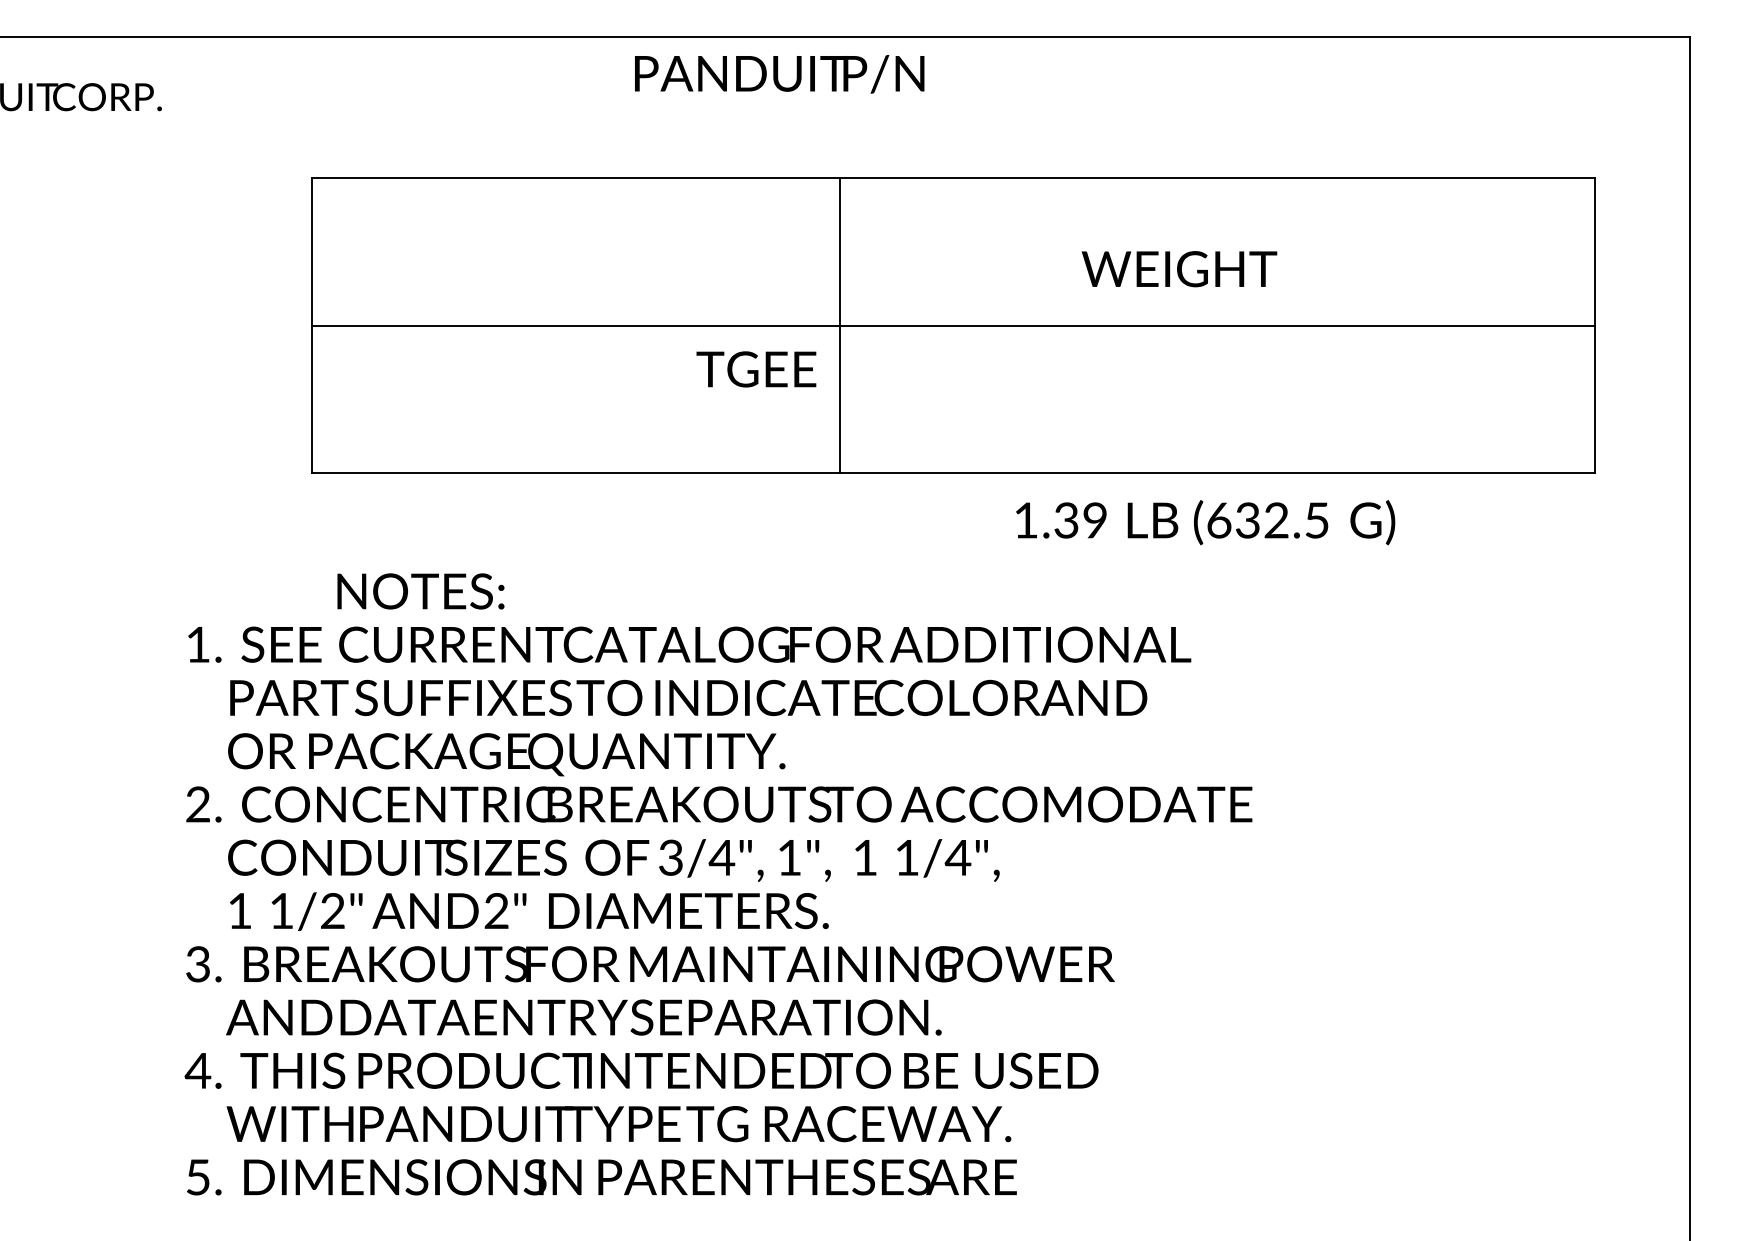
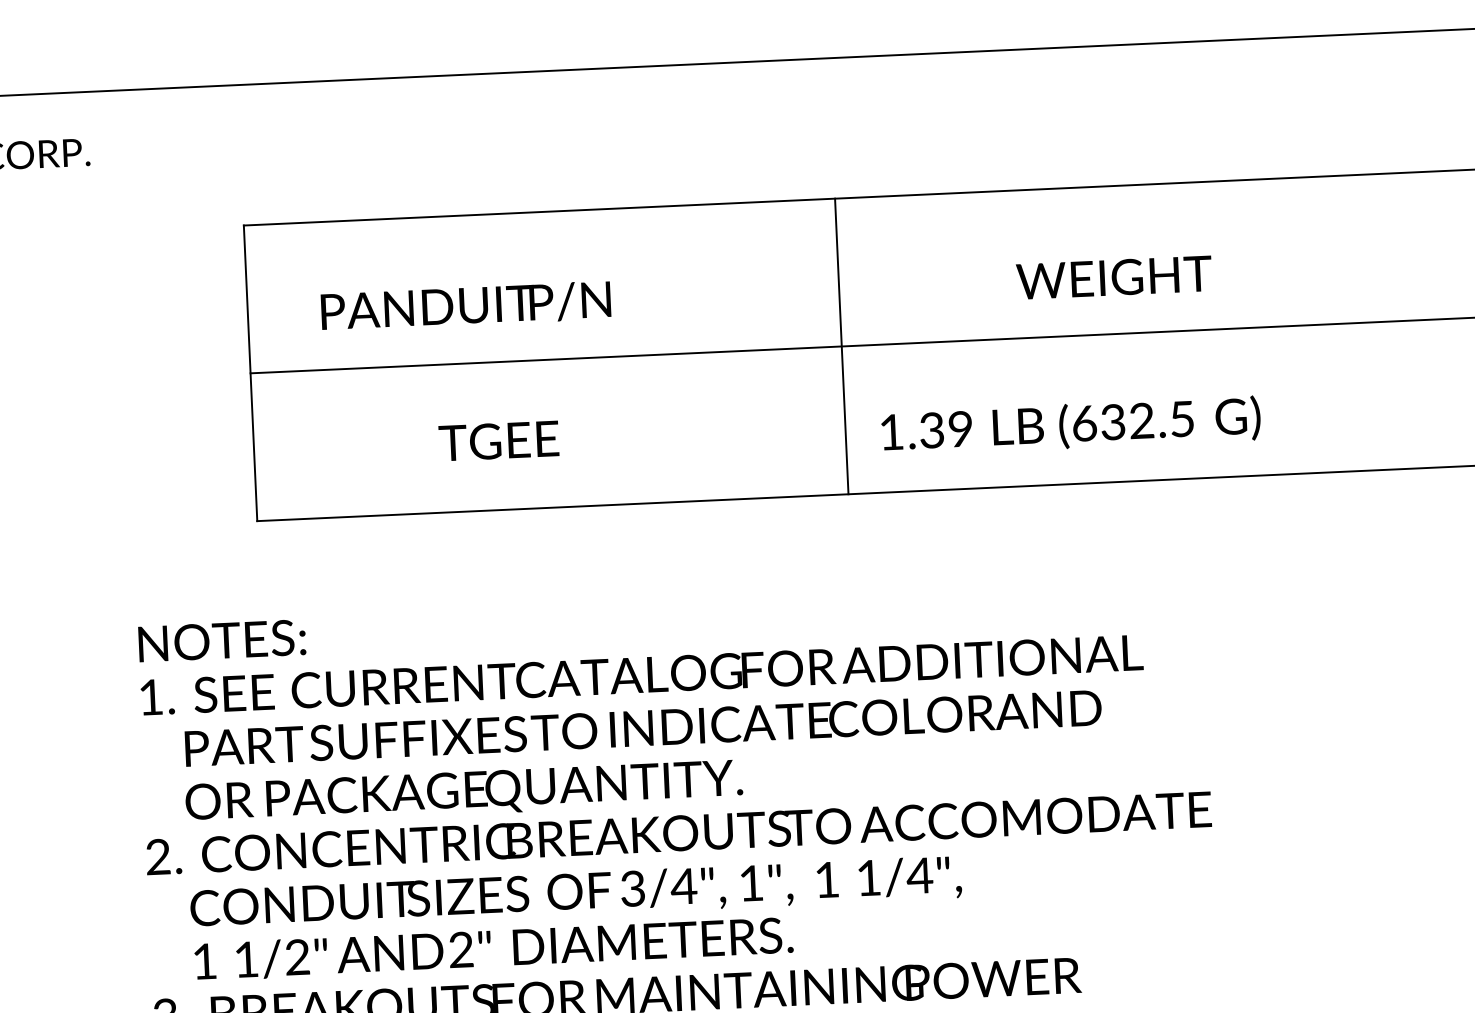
text: (779, 74) -> (465, 306), moved
line: (840, 325) -> (842, 346), moved
text: (756, 369) -> (499, 441), moved
text: (1205, 522) -> (1070, 426), moved
text: (420, 591) -> (221, 640), moved

